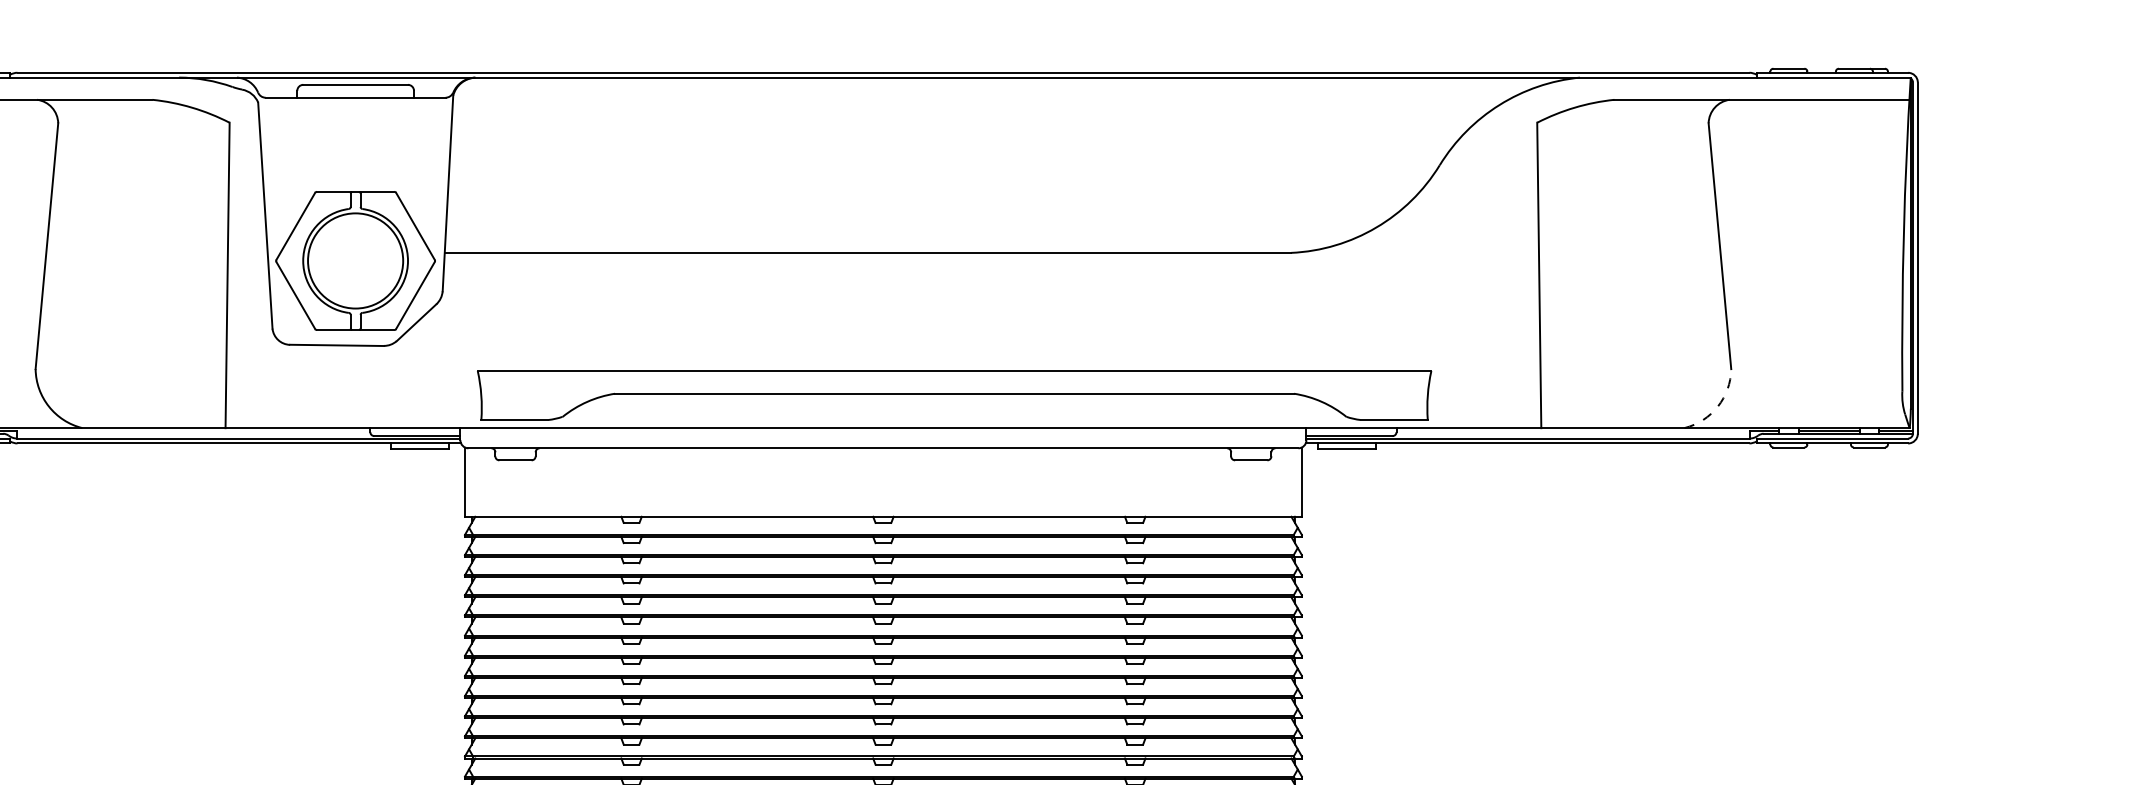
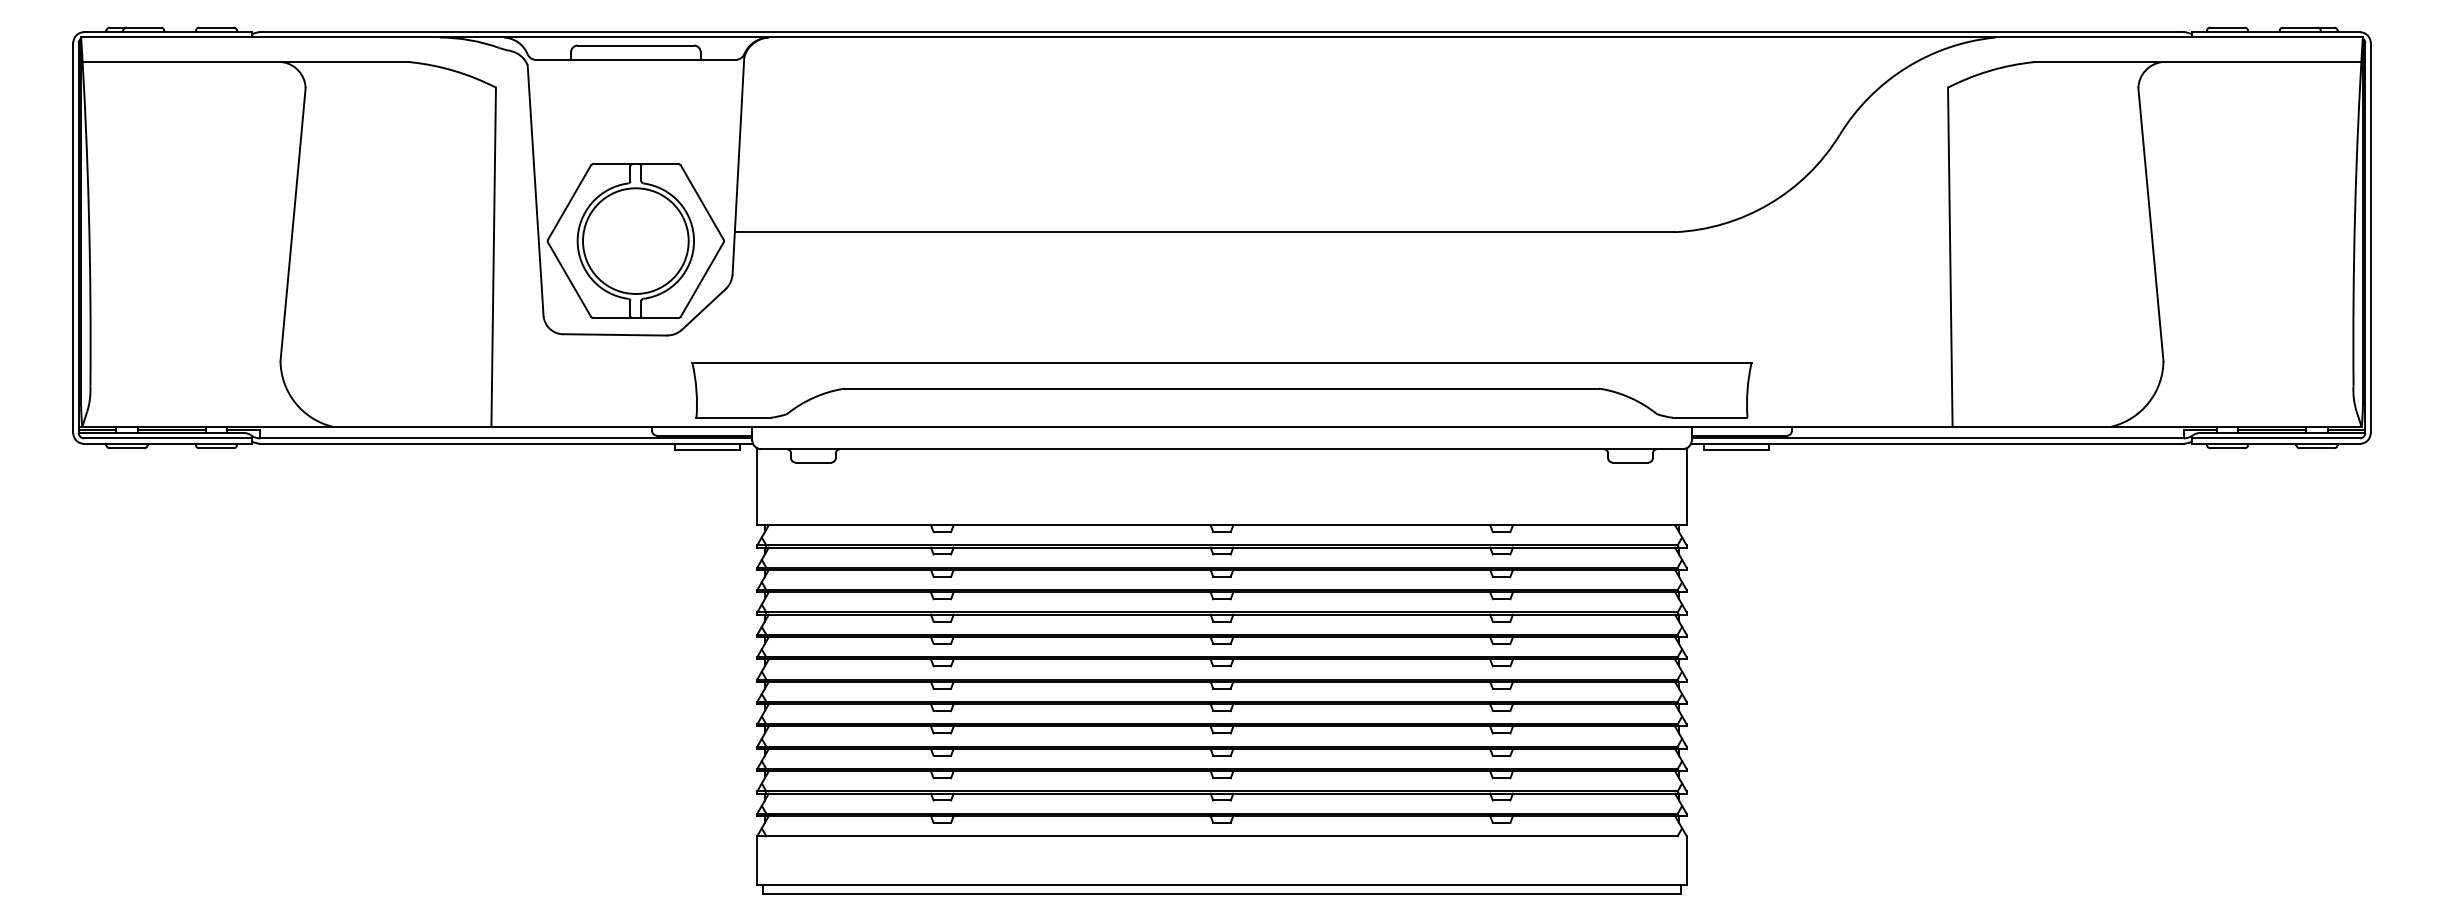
part: (954, 395) -> (1221, 390), moved
arc: (1717, 406) -> (2148, 402), dashed -> solid

